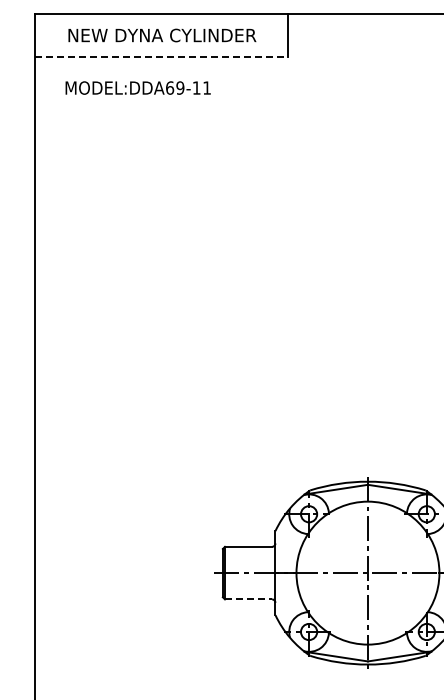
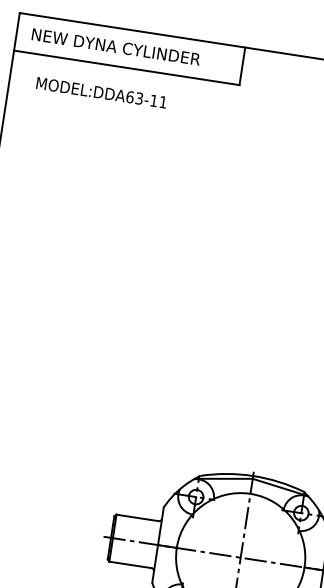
text: (162, 35) -> (116, 47), moved
line: (161, 56) -> (126, 67), dashed -> solid
text: (180, 87) -> (139, 98), MODEL:DDA69-11 -> MODEL:DDA63-11
line: (248, 599) -> (130, 564), dashed -> solid

